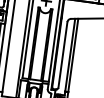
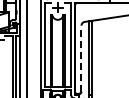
line: (62, 54) -> (81, 58), solid -> dashed

